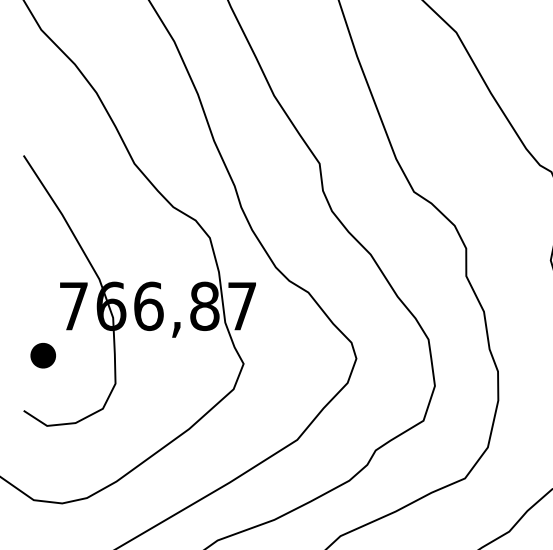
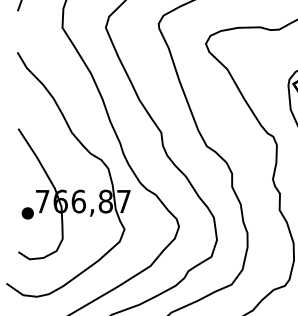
part: (42, 355) -> (27, 213), moved

